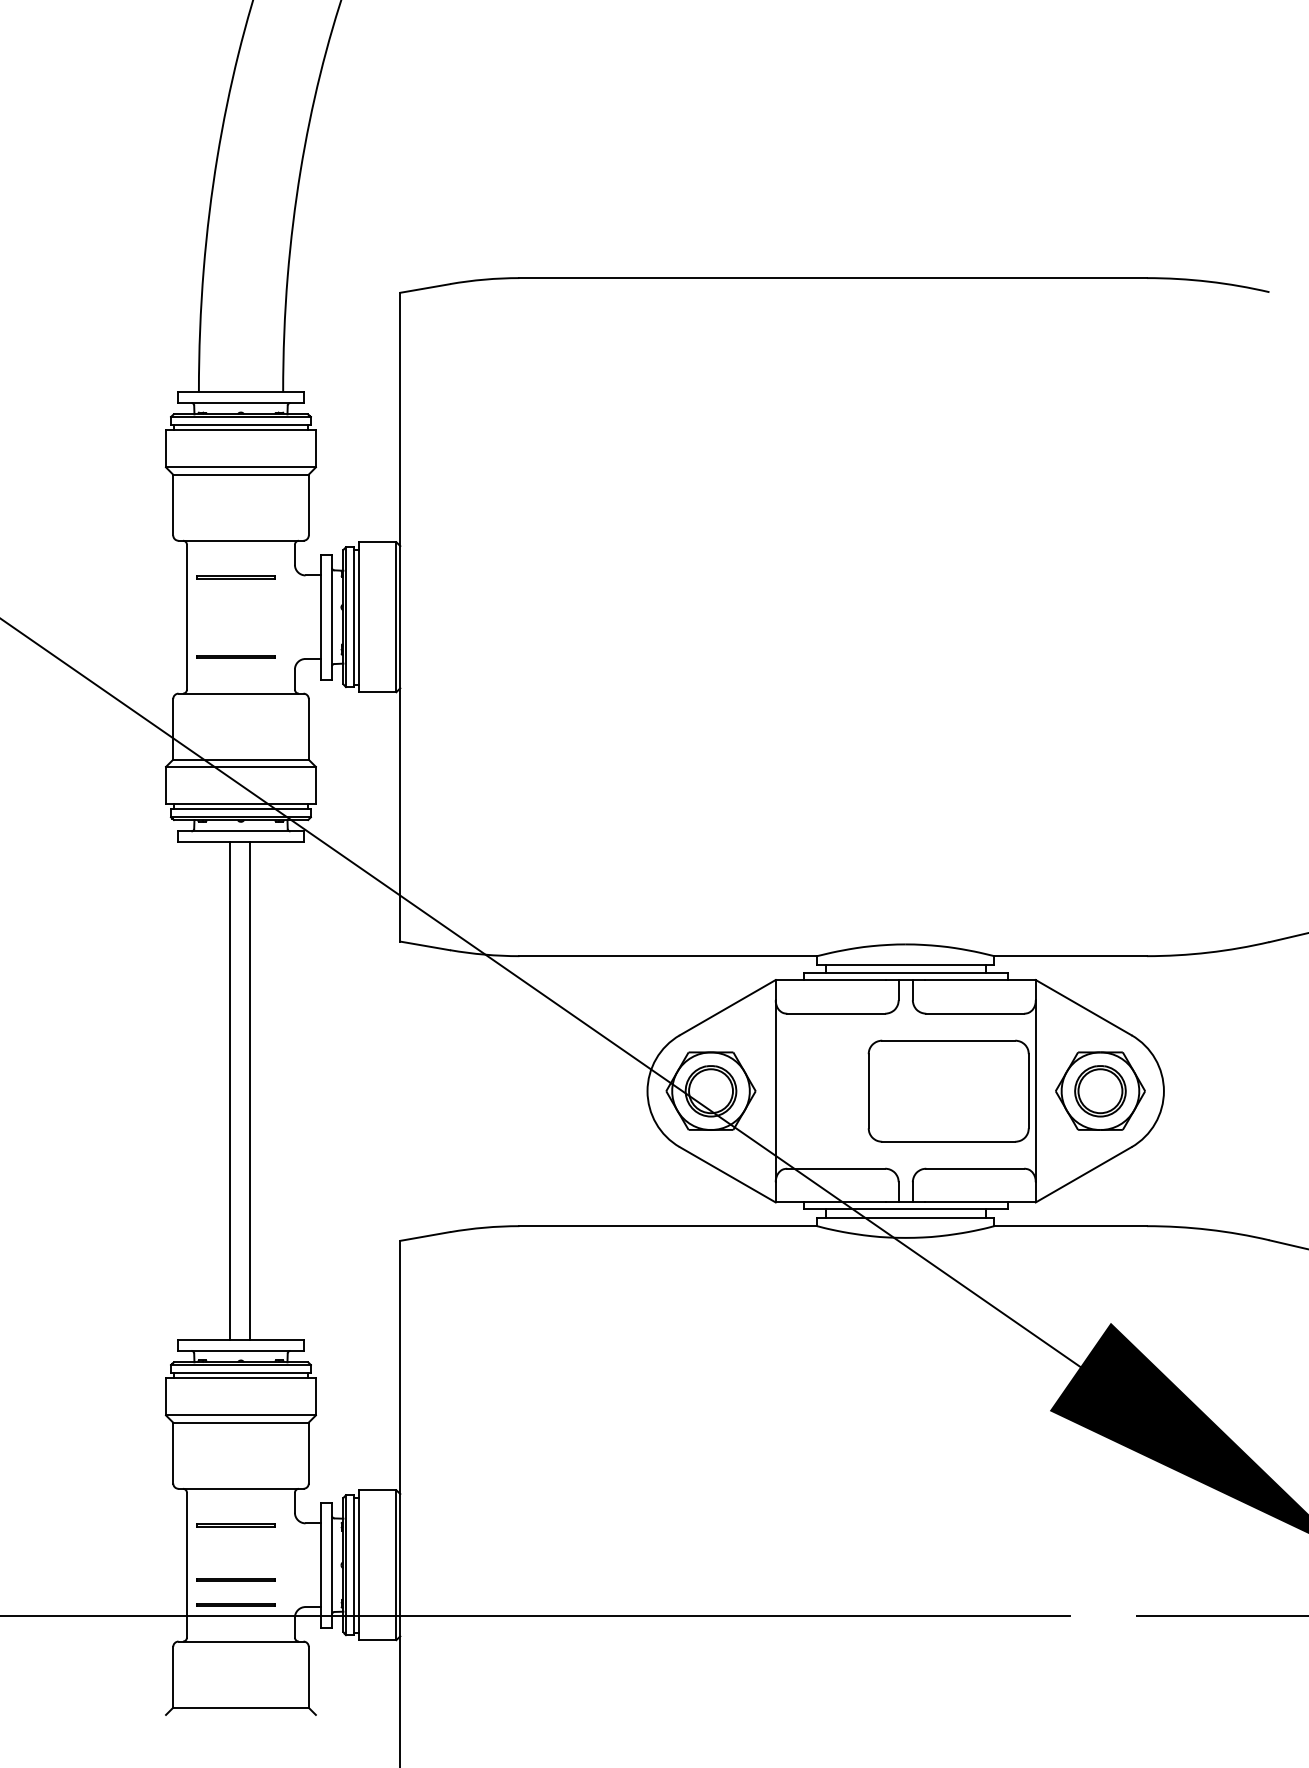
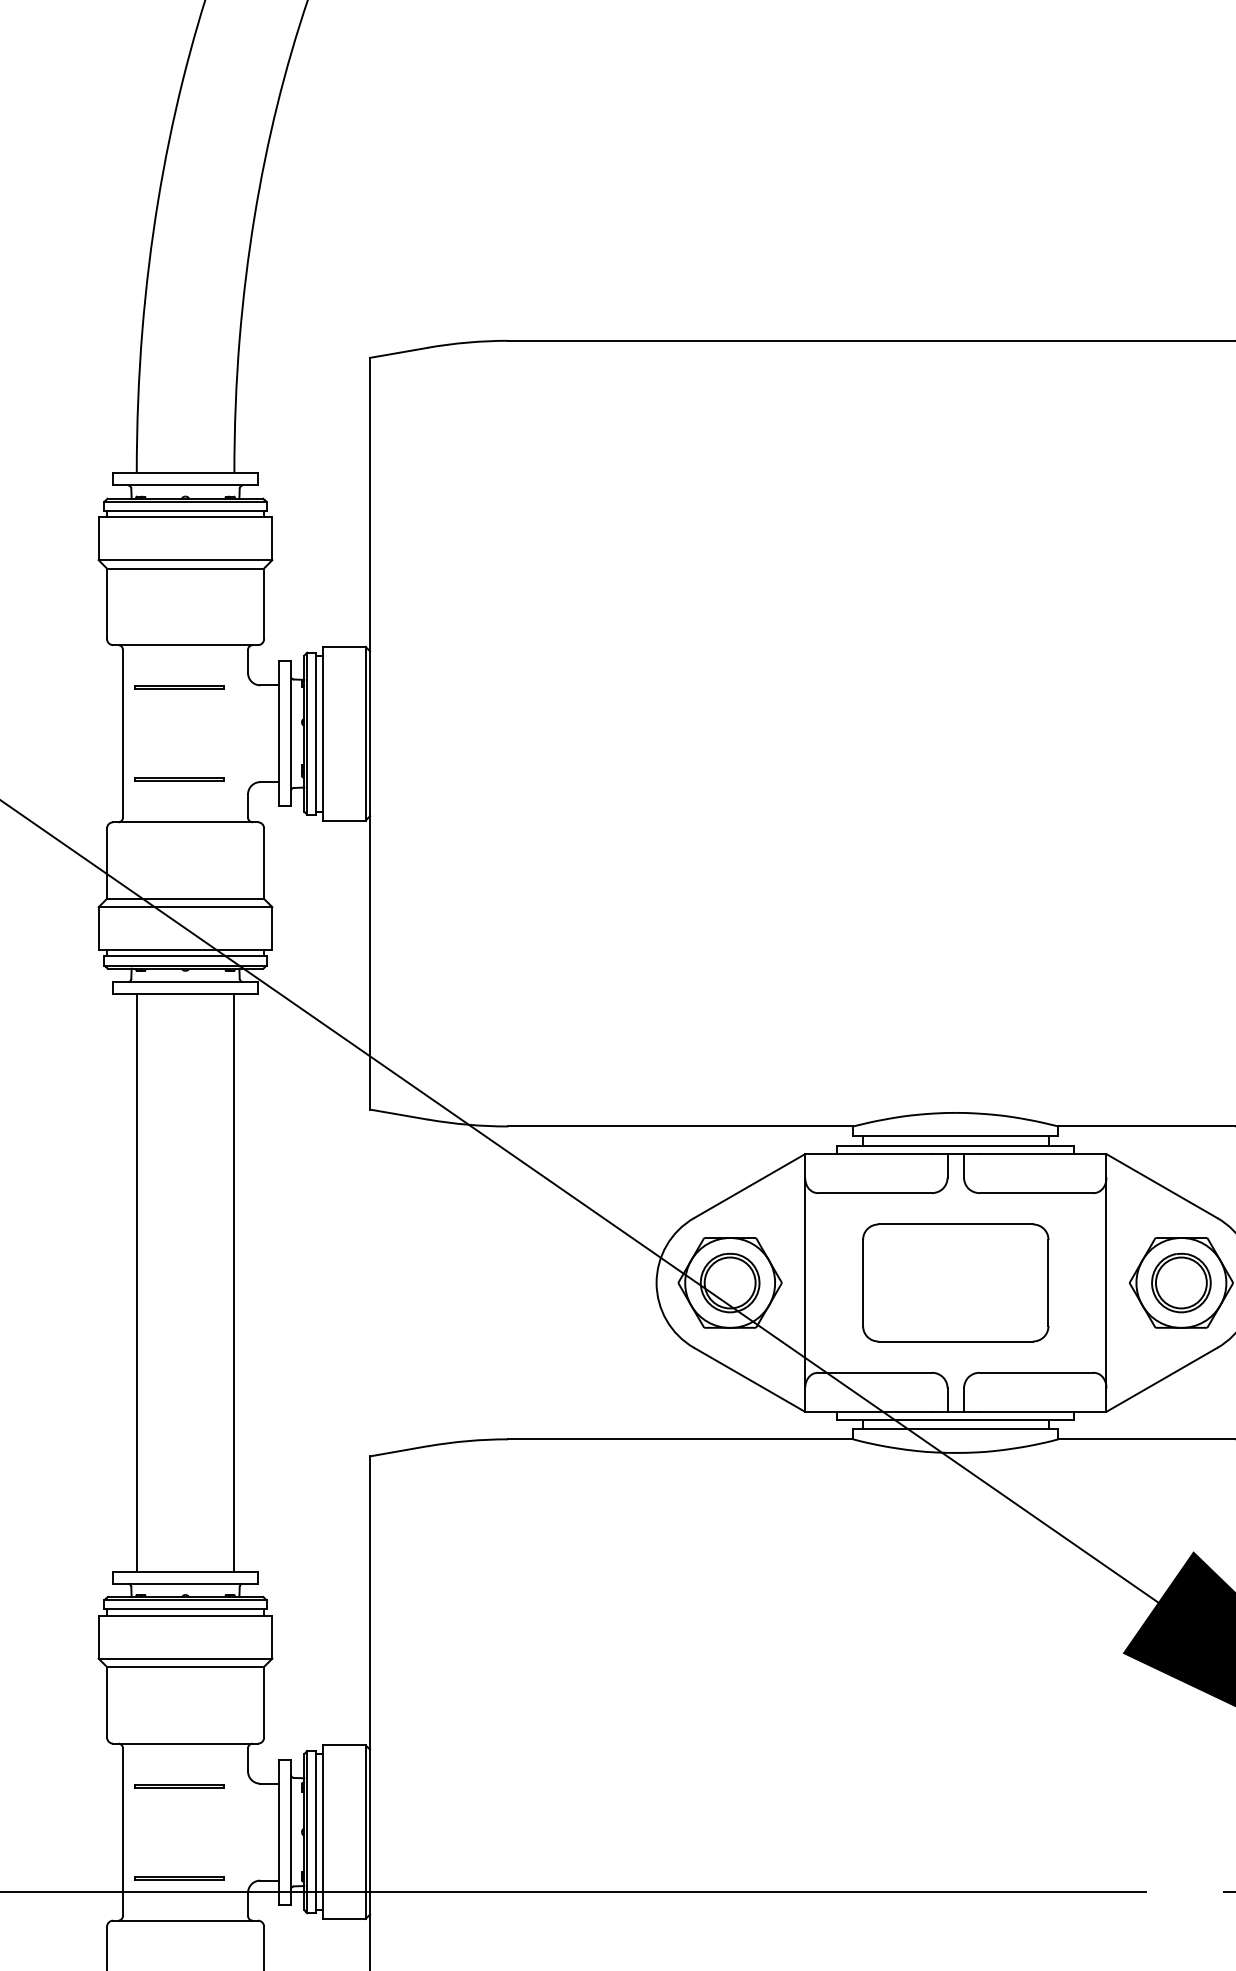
part: (948, 1090) -> (955, 1282), moved
line: (230, 1091) -> (234, 1283), moved
line: (249, 1091) -> (136, 1283), moved
line: (235, 1579) -> (179, 1848), removed

